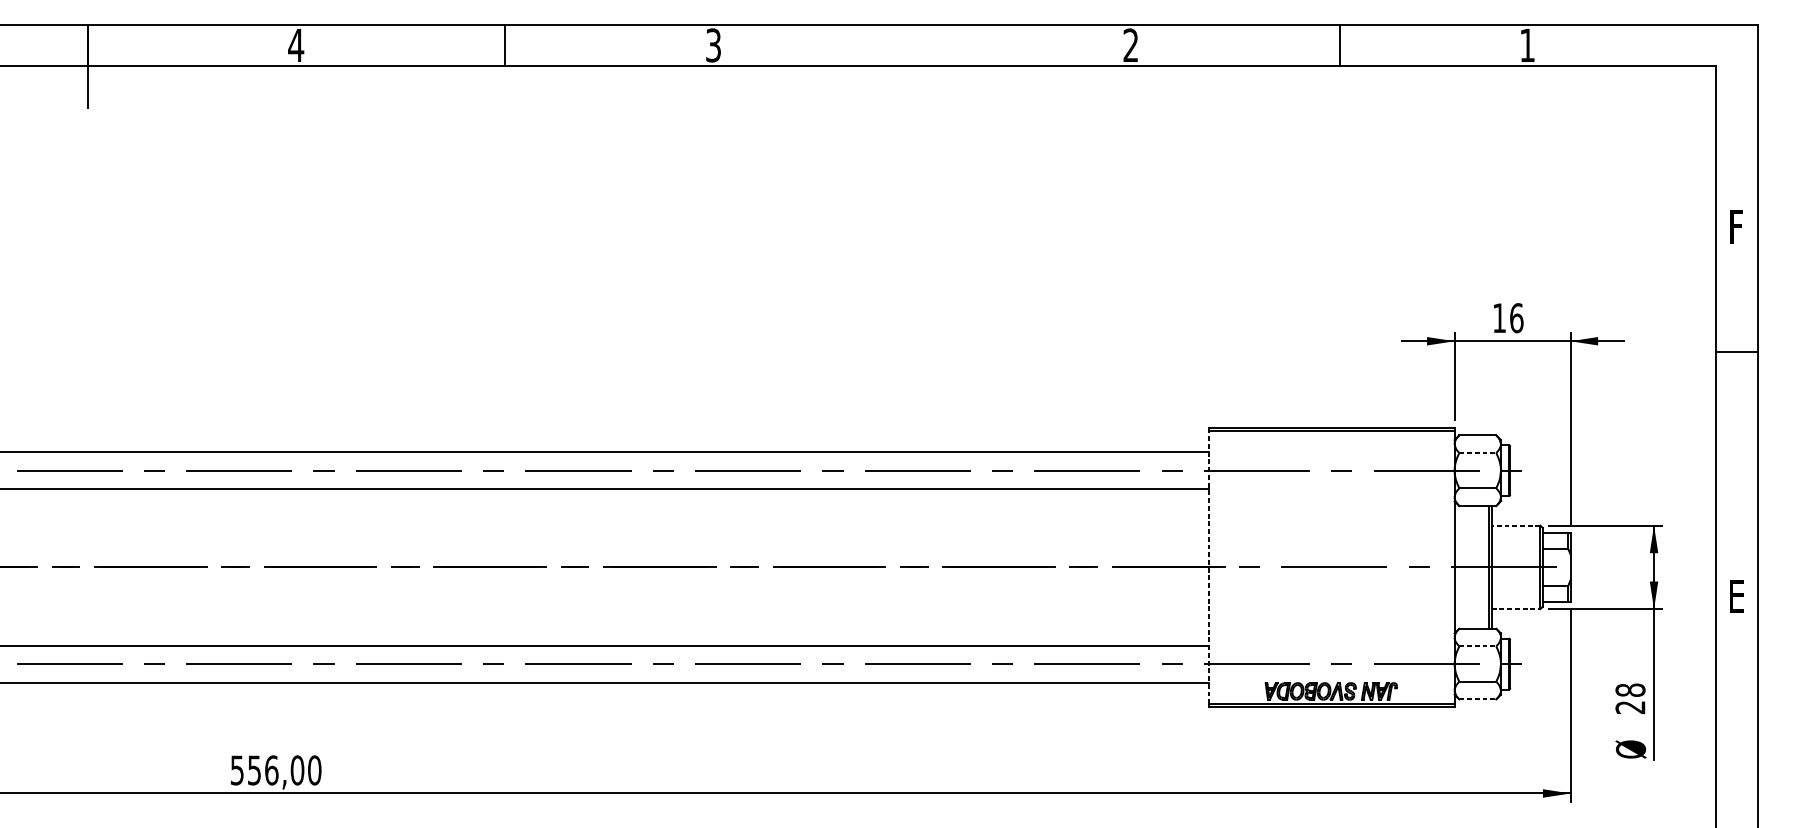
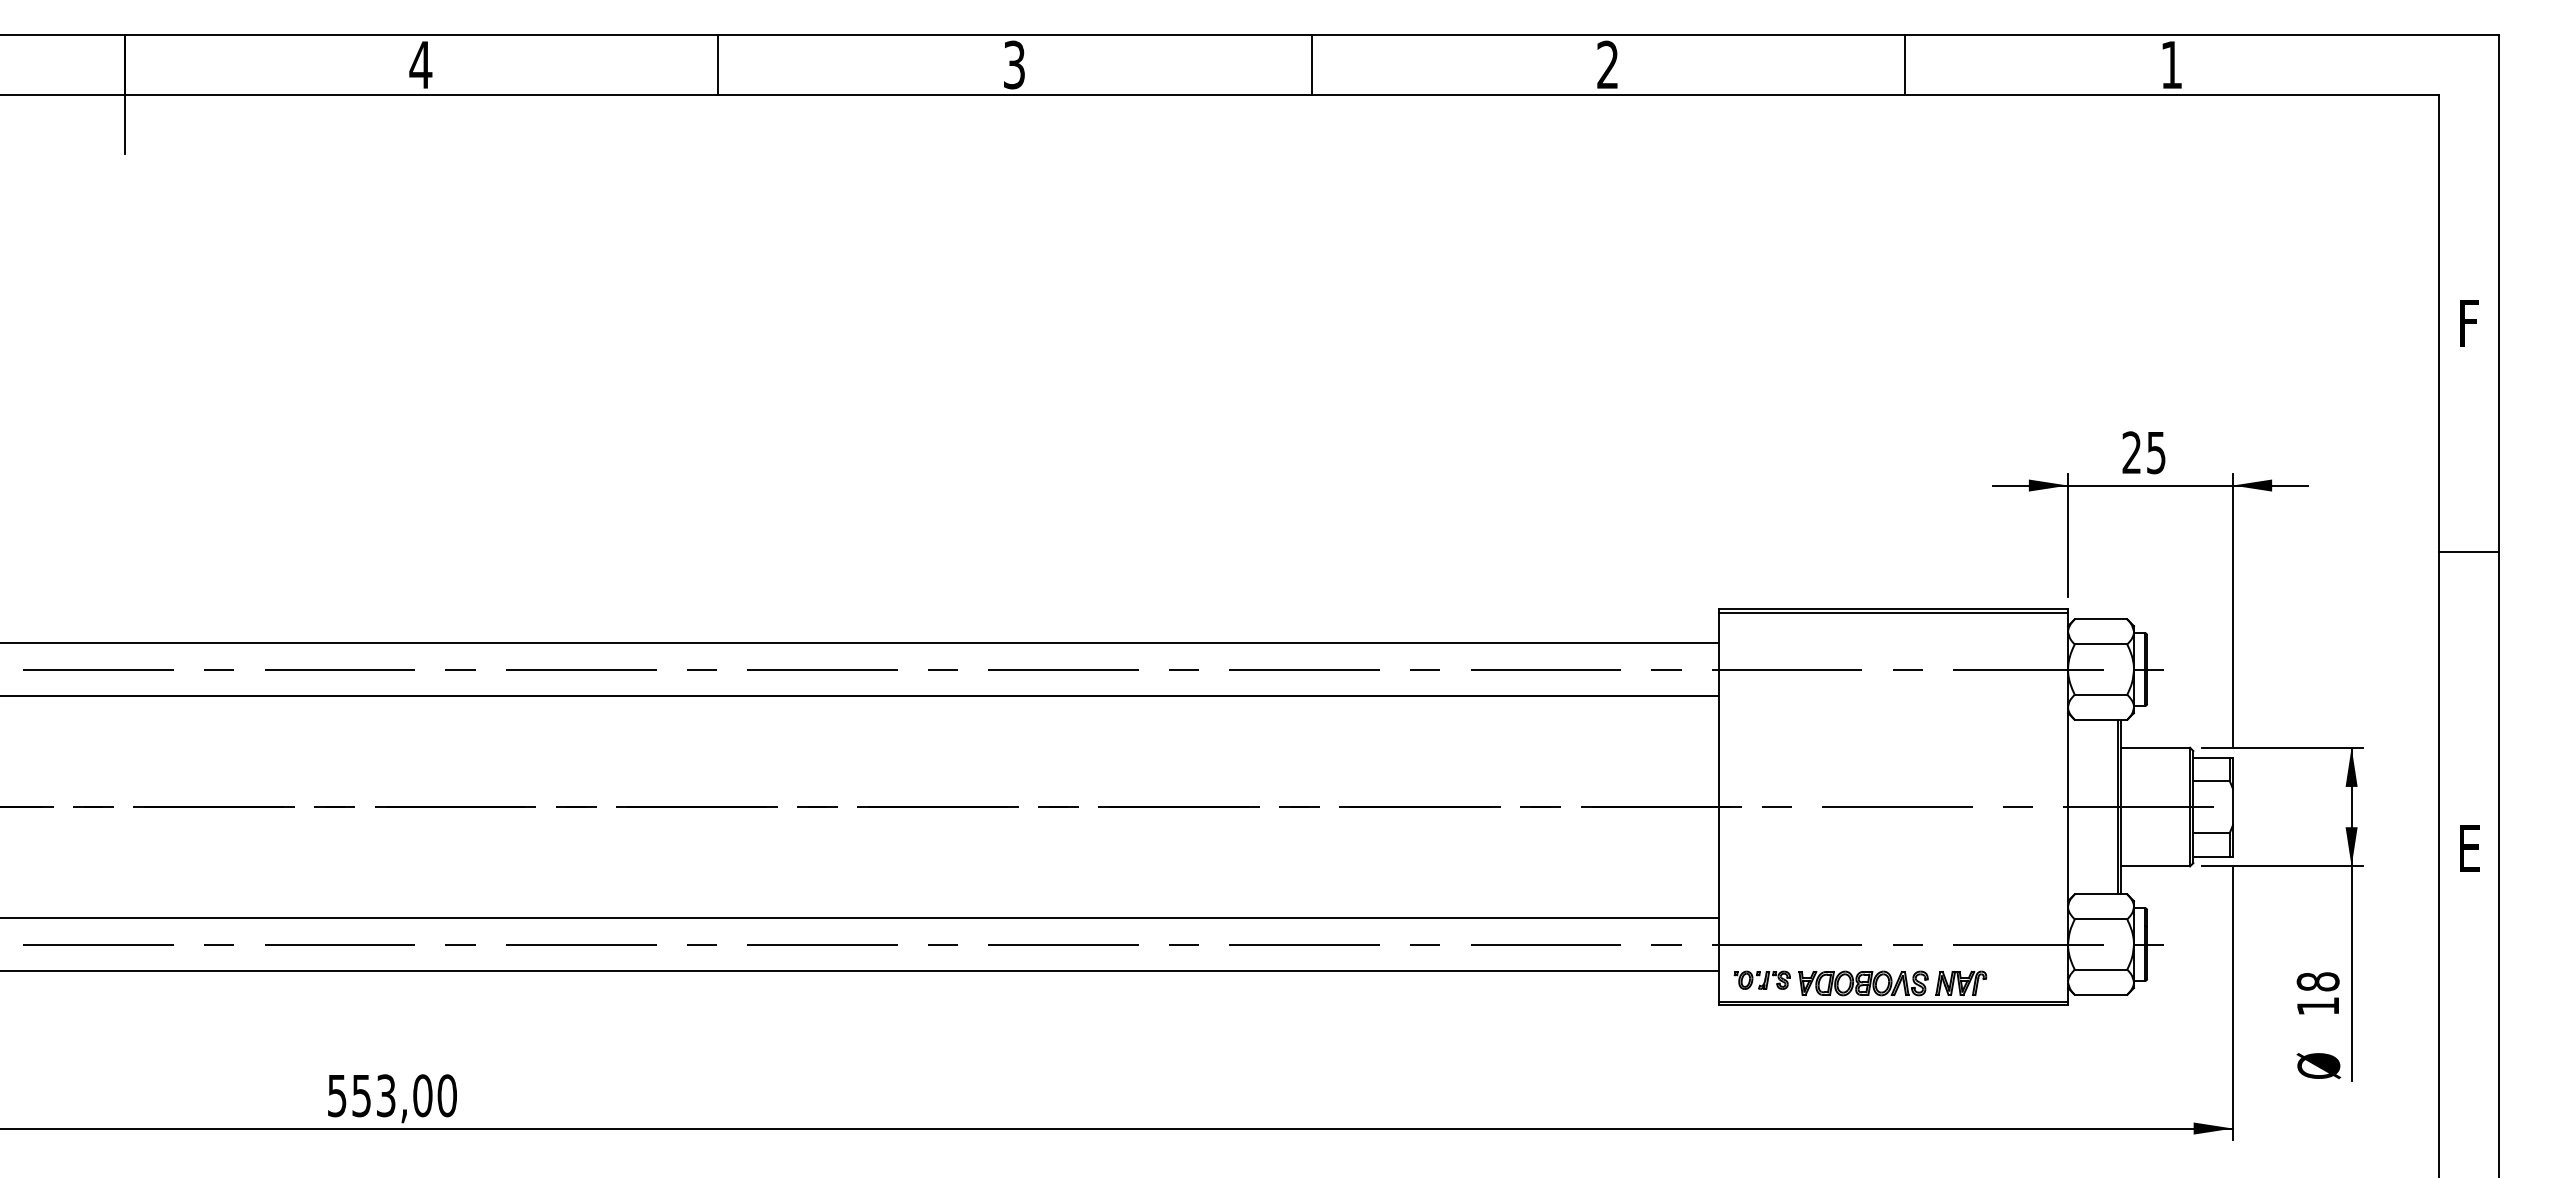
line: (922, 45) -> (1311, 64), added
text: (1508, 317) -> (2144, 452), 16 -> 25
line: (1736, 351) -> (2468, 551), moved
line: (1478, 453) -> (2101, 644), dashed -> solid
line: (1516, 525) -> (2155, 747), dashed -> solid
line: (1208, 567) -> (1718, 807), dashed -> solid
line: (1516, 609) -> (2155, 866), dashed -> solid
line: (1478, 646) -> (2101, 919), dashed -> solid
part: (1239, 688) -> (1761, 979), added
line: (1478, 699) -> (2101, 994), dashed -> solid
text: (1630, 707) -> (2317, 1006), 28 -> 18
text: (271, 770) -> (385, 1095), 556,00 -> 553,00

